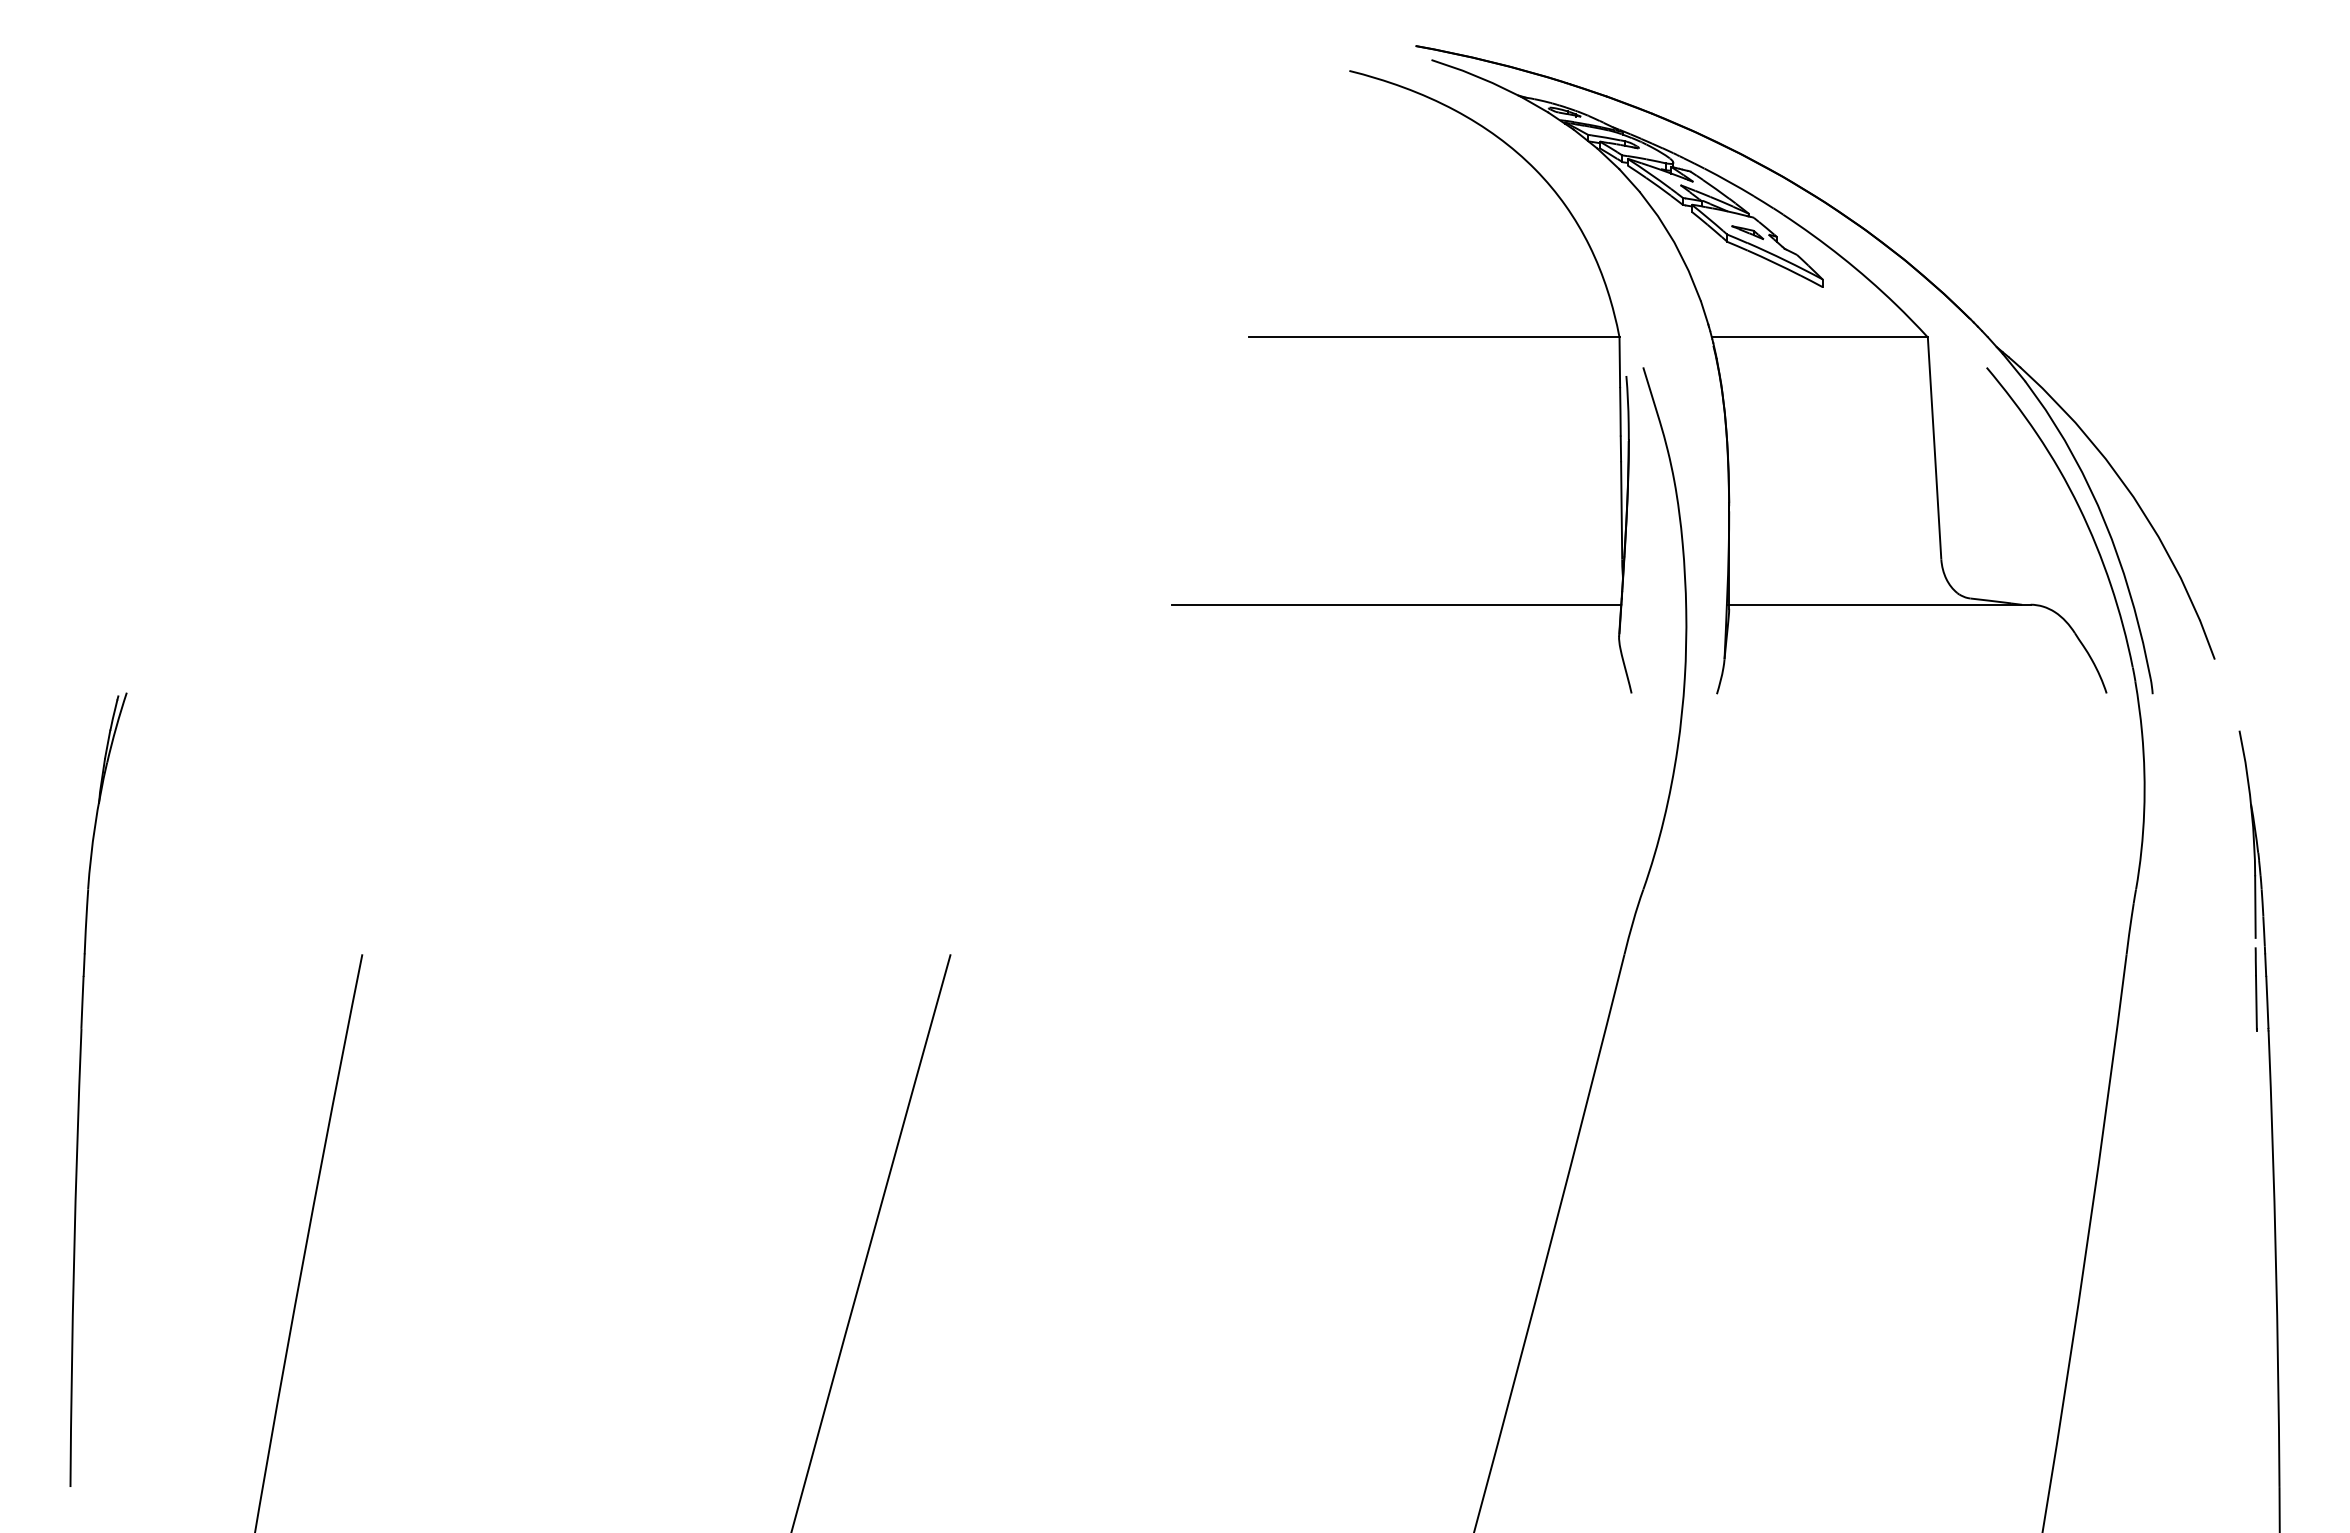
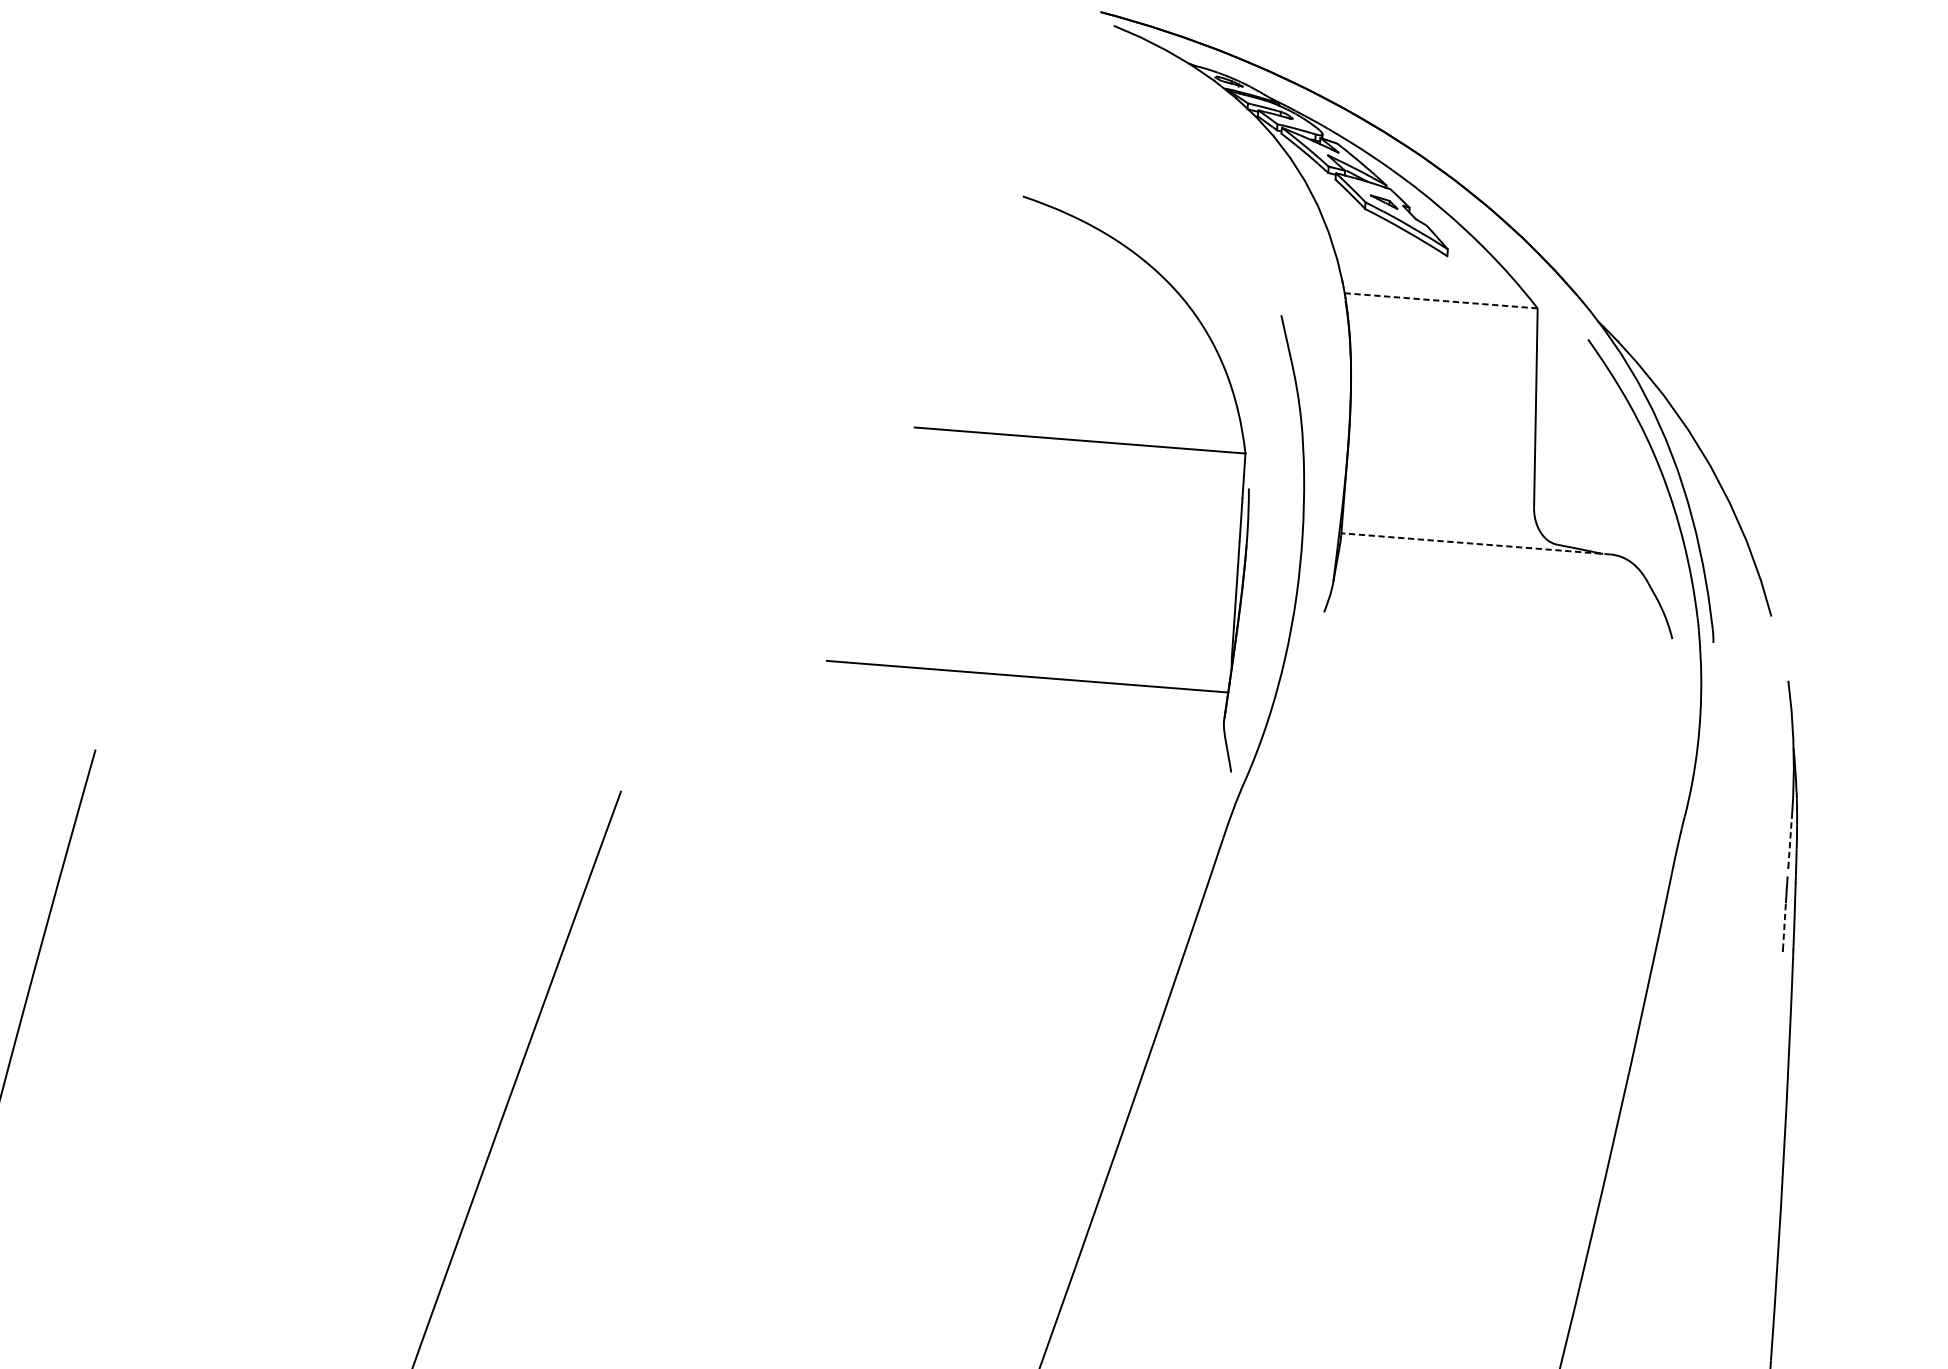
part: (1401, 337) -> (1050, 438), moved
line: (1819, 337) -> (1440, 300), solid -> dashed
line: (1879, 604) -> (1475, 543), solid -> dashed
line: (2255, 907) -> (1790, 840), solid -> dashed
line: (2256, 1002) -> (1784, 925), solid -> dashed

